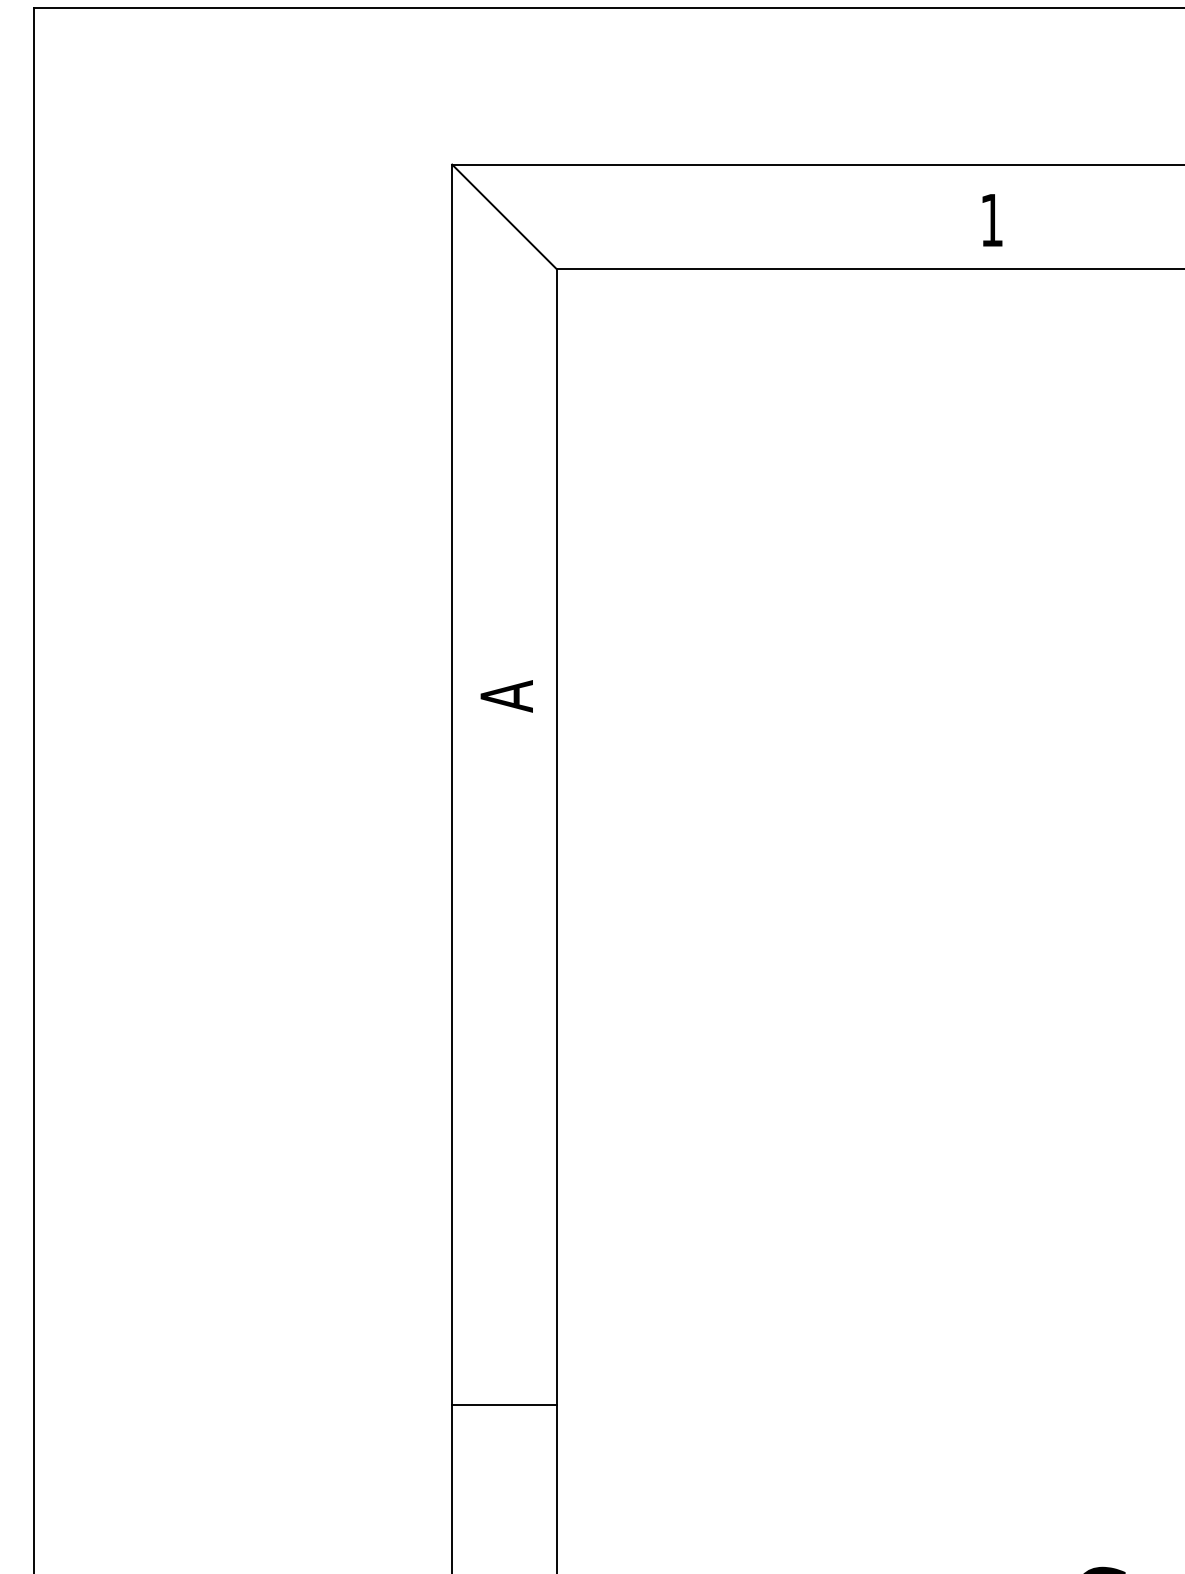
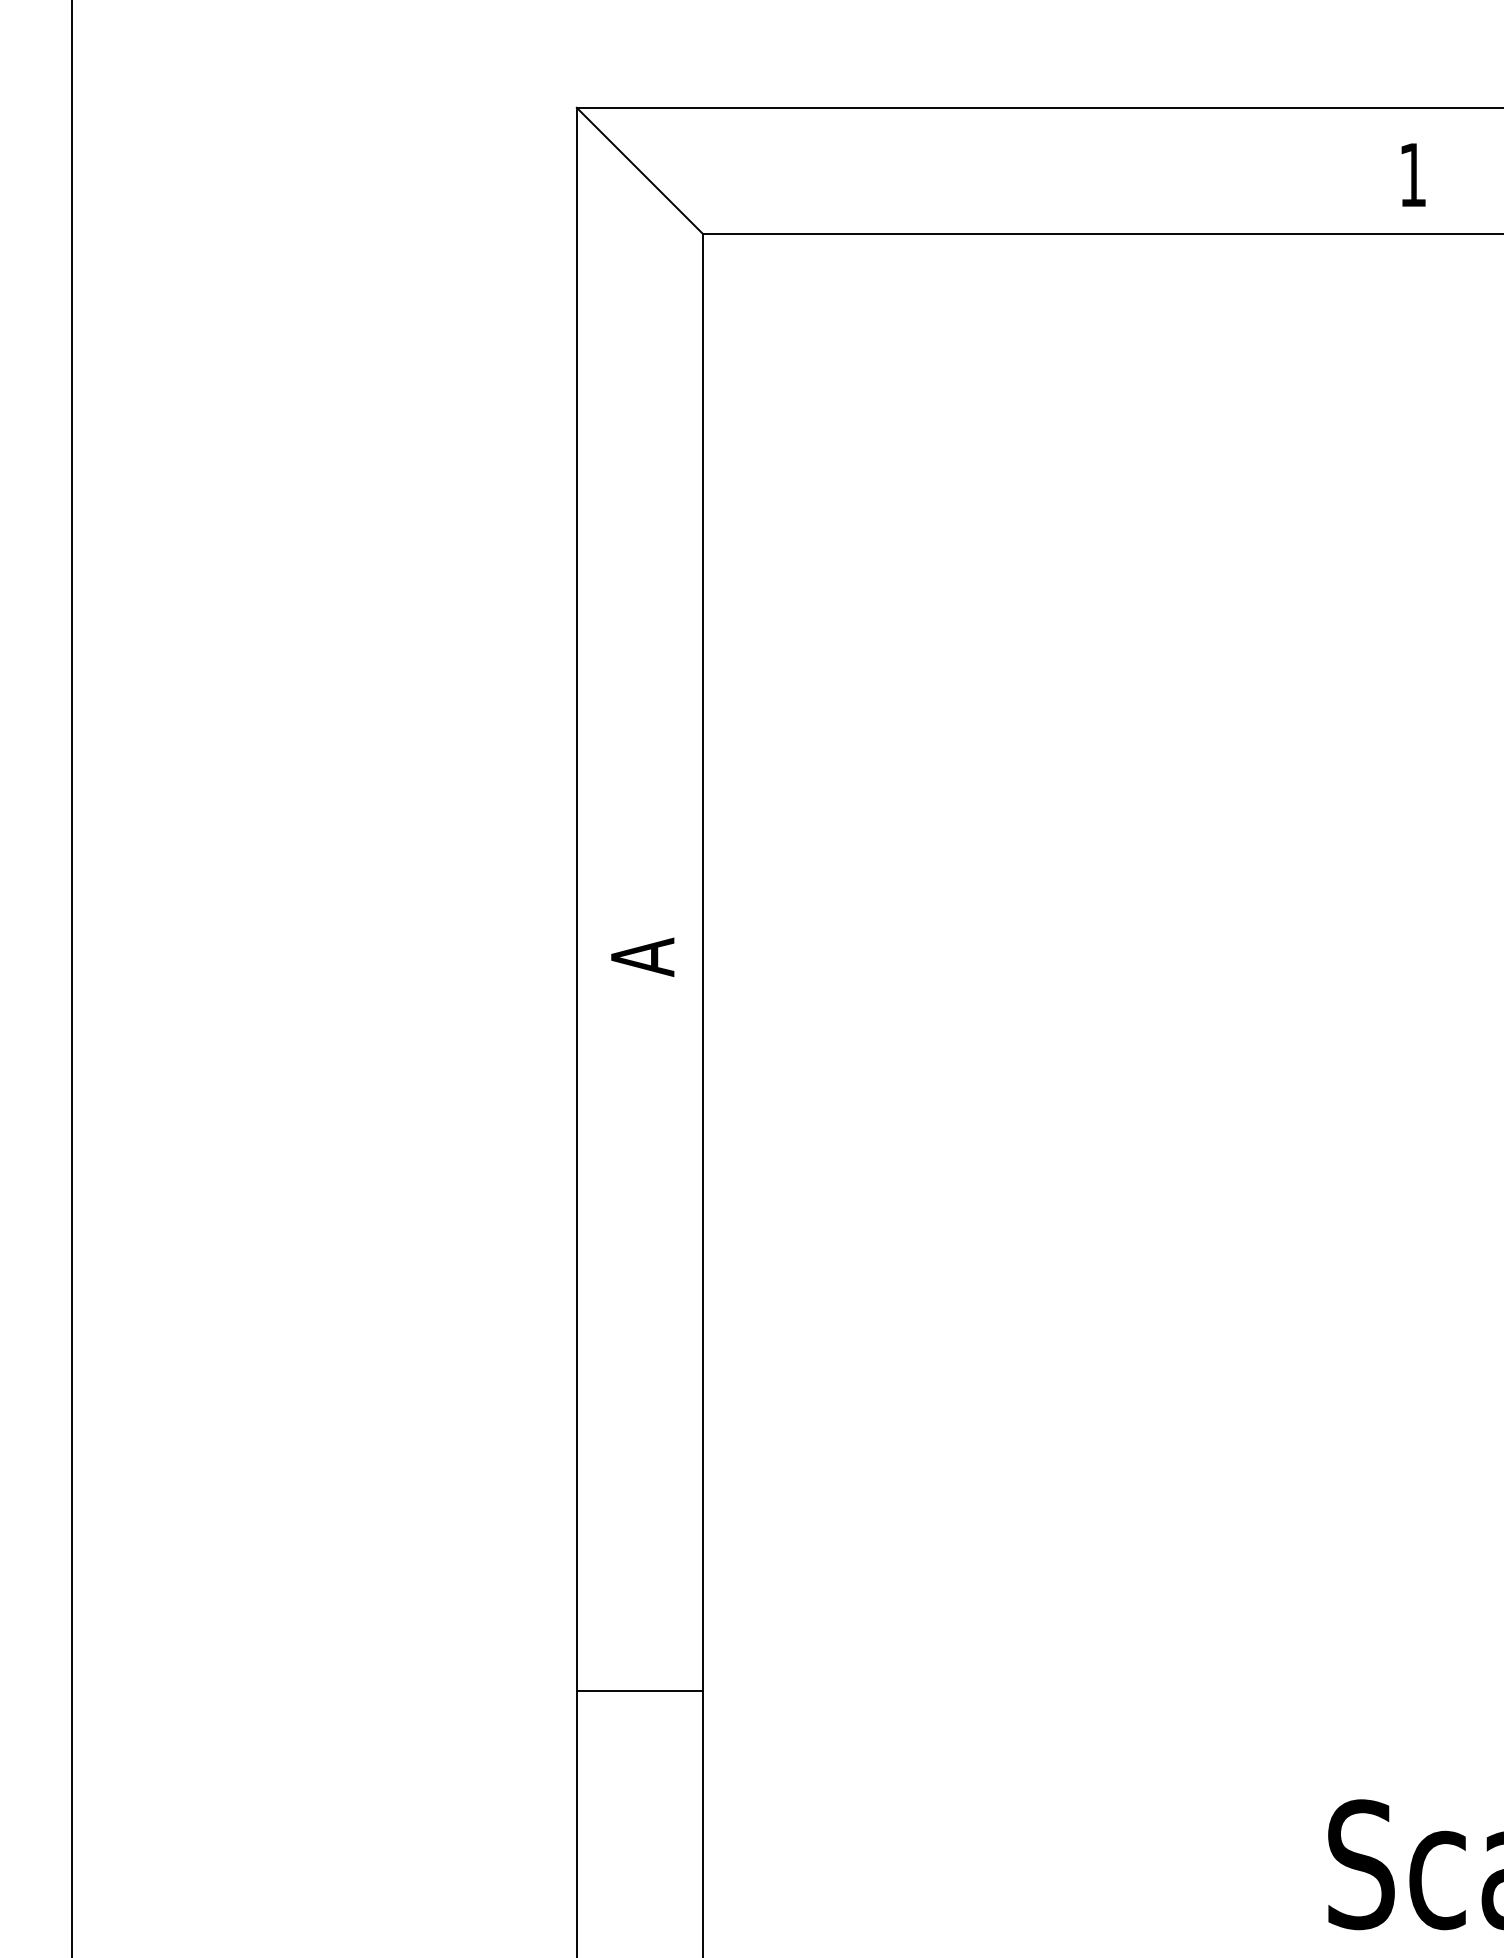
text: (992, 219) -> (1413, 174), moved
text: (506, 695) -> (642, 956), moved
line: (504, 1404) -> (639, 1690), moved

